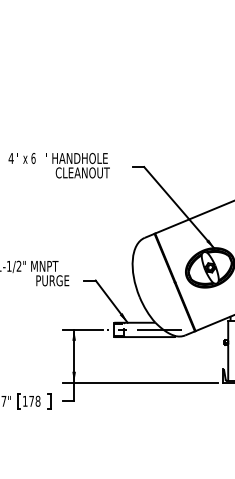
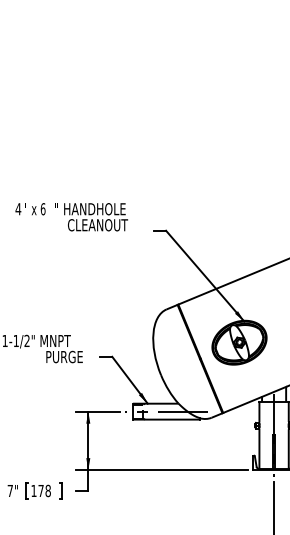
text: (59, 165) -> (71, 217), moved

